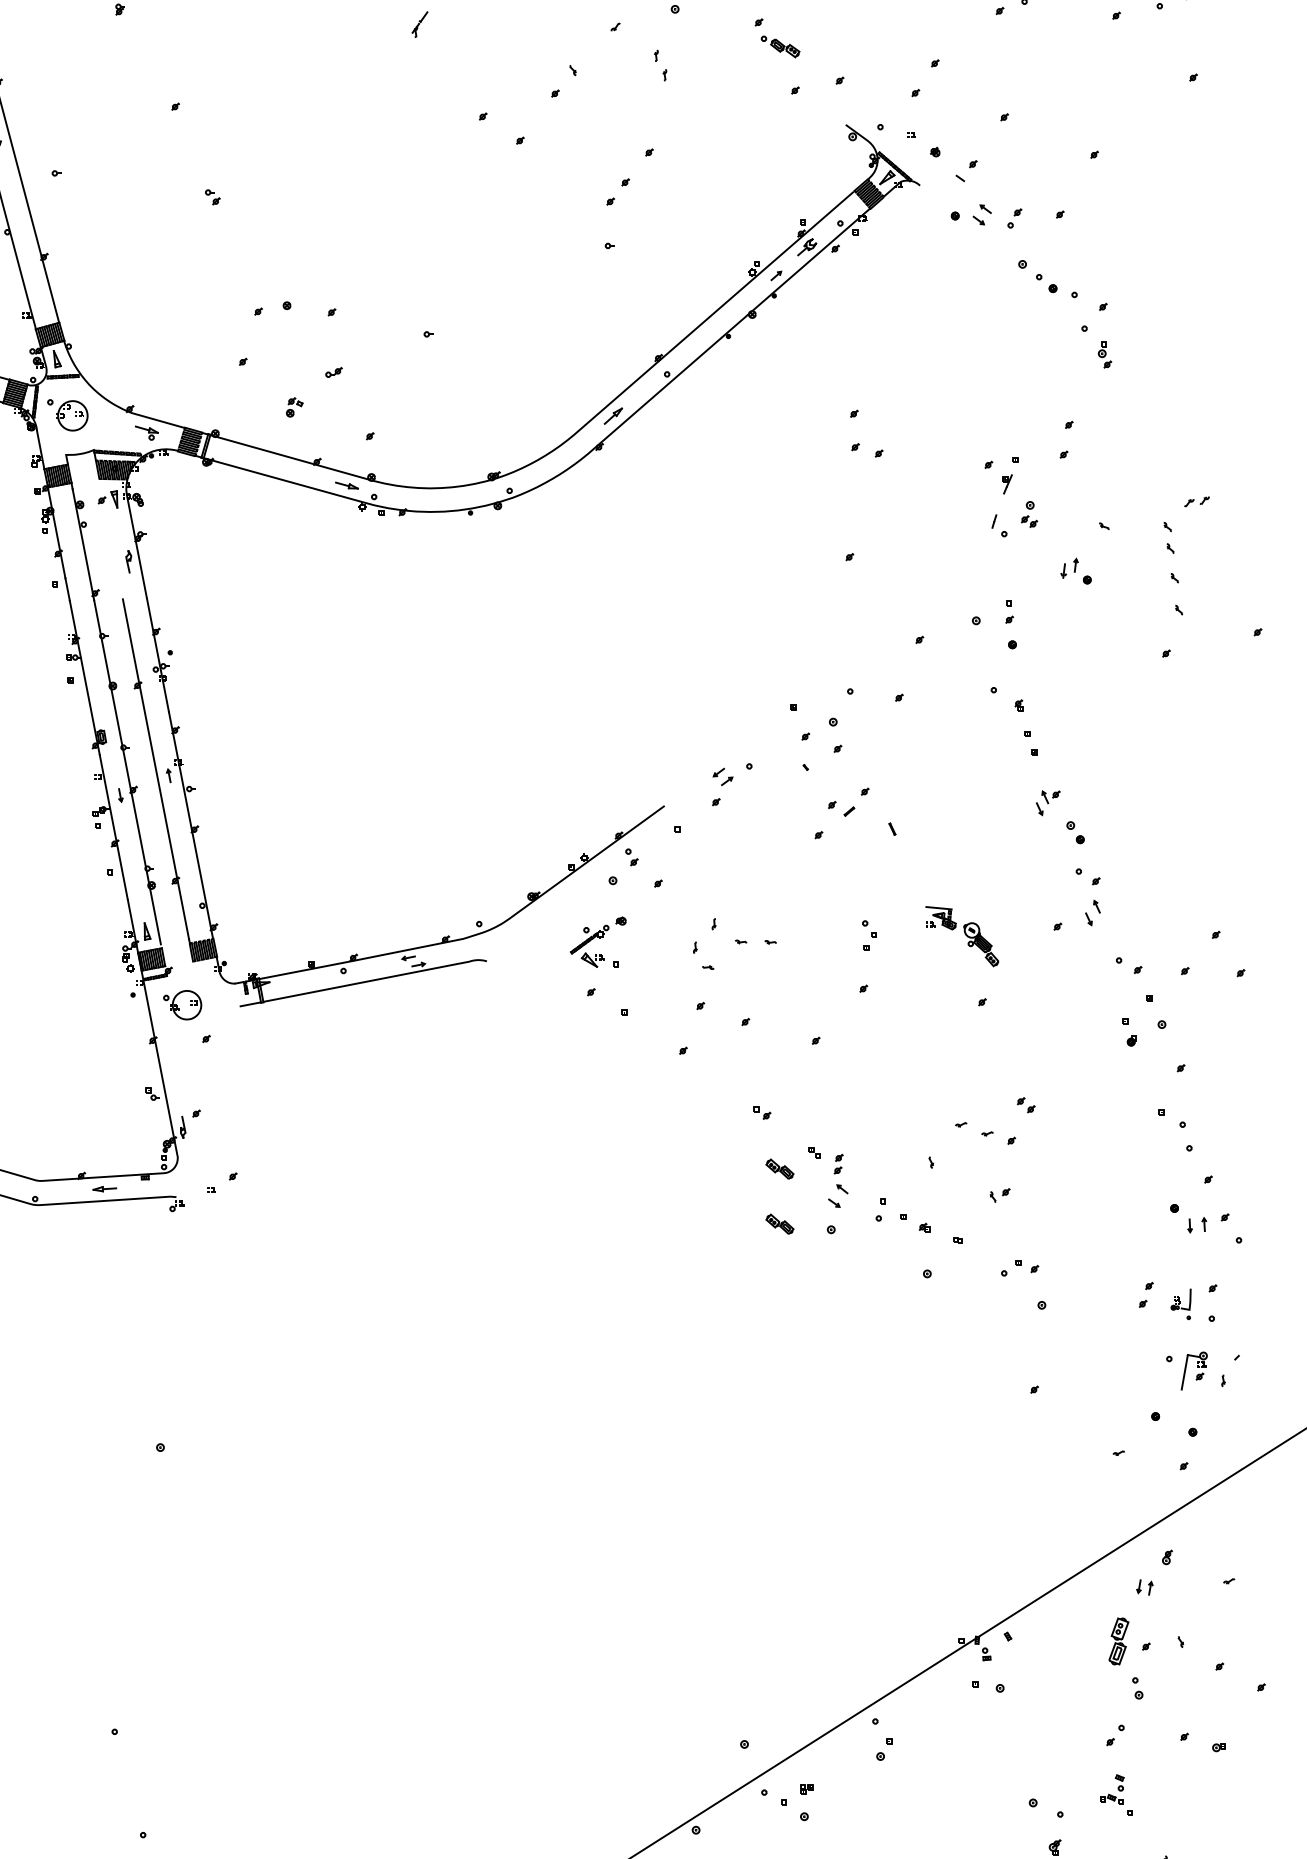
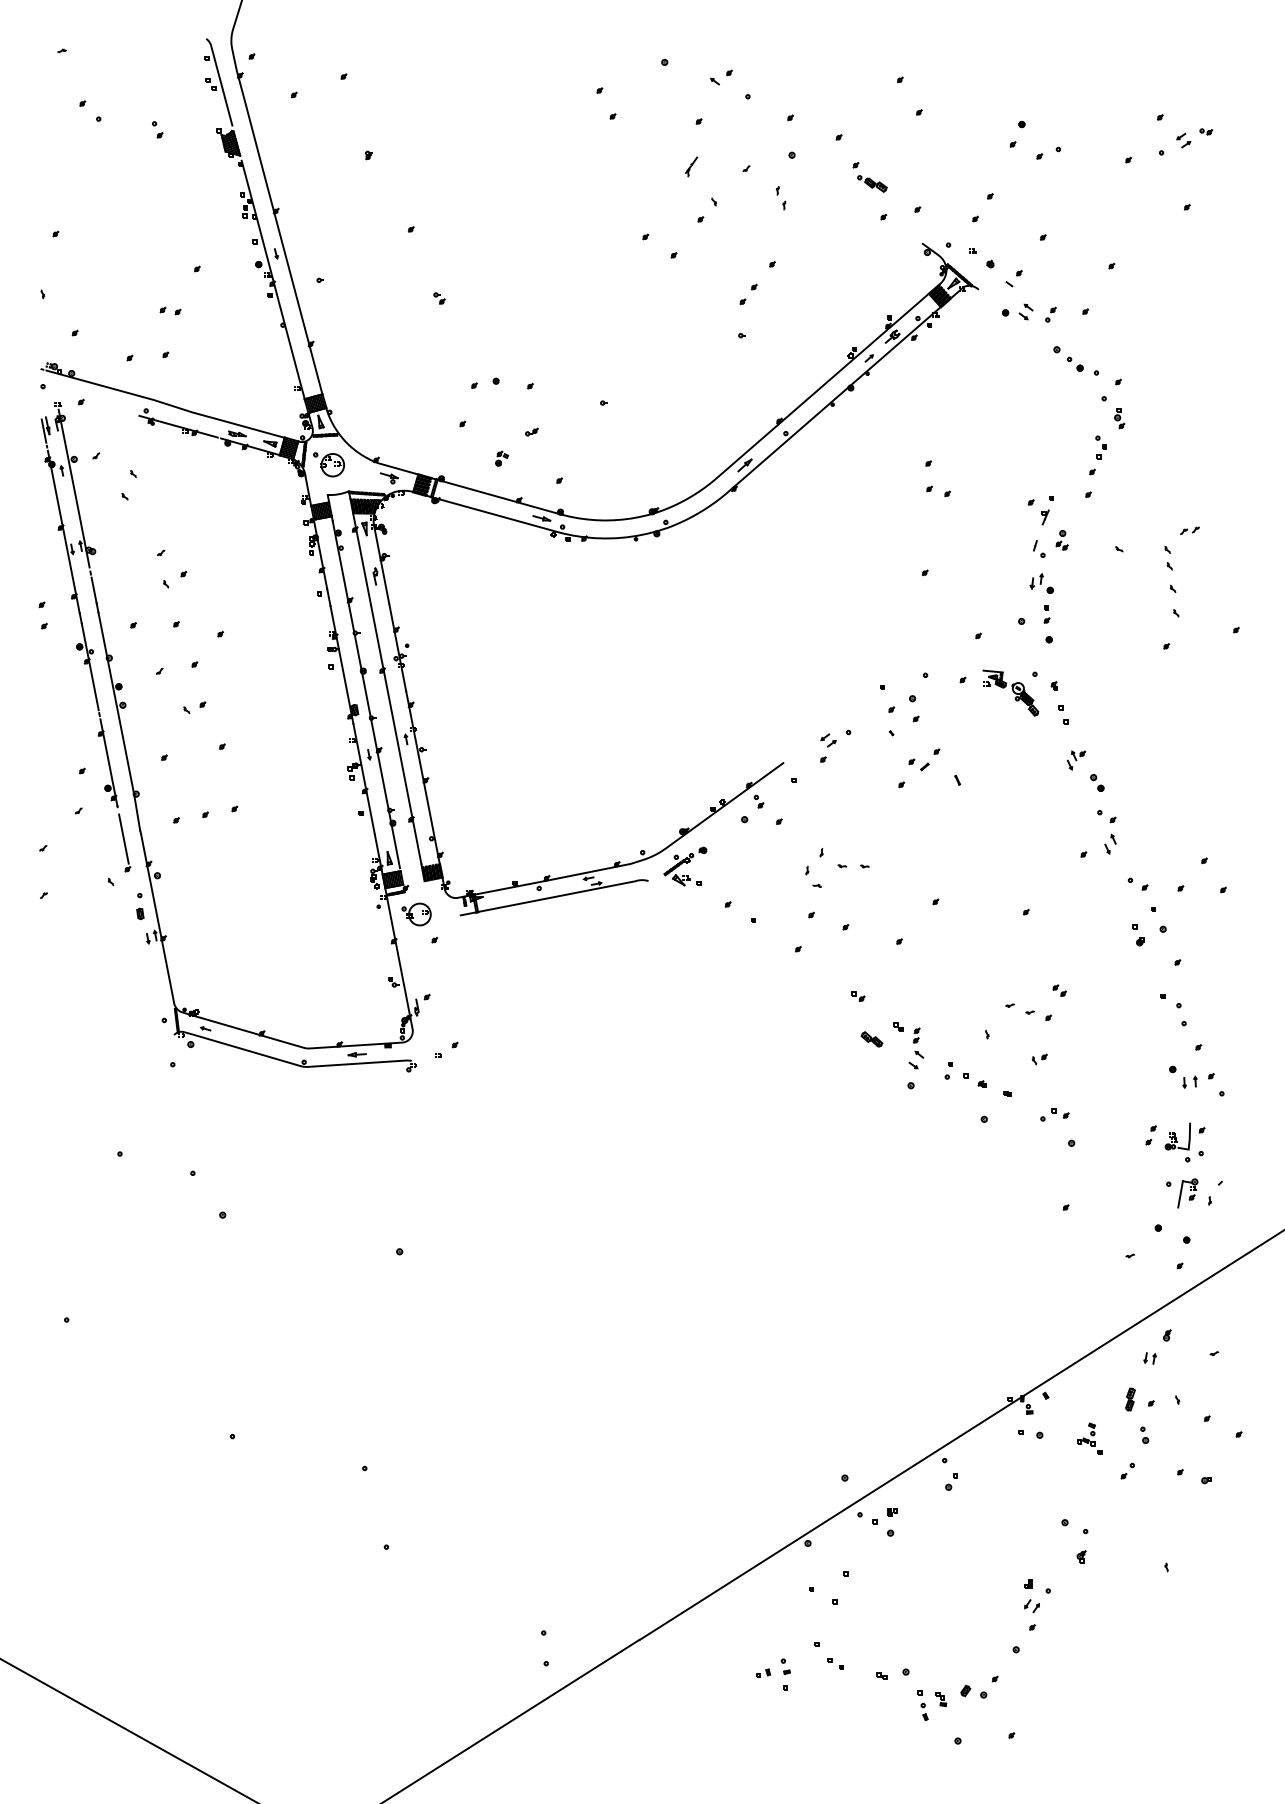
part: (419, 24) -> (691, 166), moved
line: (111, 539) -> (362, 559), added
part: (1075, 571) -> (1041, 583), moved
part: (868, 935) -> (1100, 447), moved
part: (961, 935) -> (1010, 692), moved
part: (598, 942) -> (685, 866), moved
part: (779, 1224) -> (871, 1081), removed
part: (1180, 1304) -> (1177, 1142), size x1.67
part: (1119, 1641) -> (1130, 1399), size x0.62
part: (1116, 1794) -> (1089, 1438), moved

